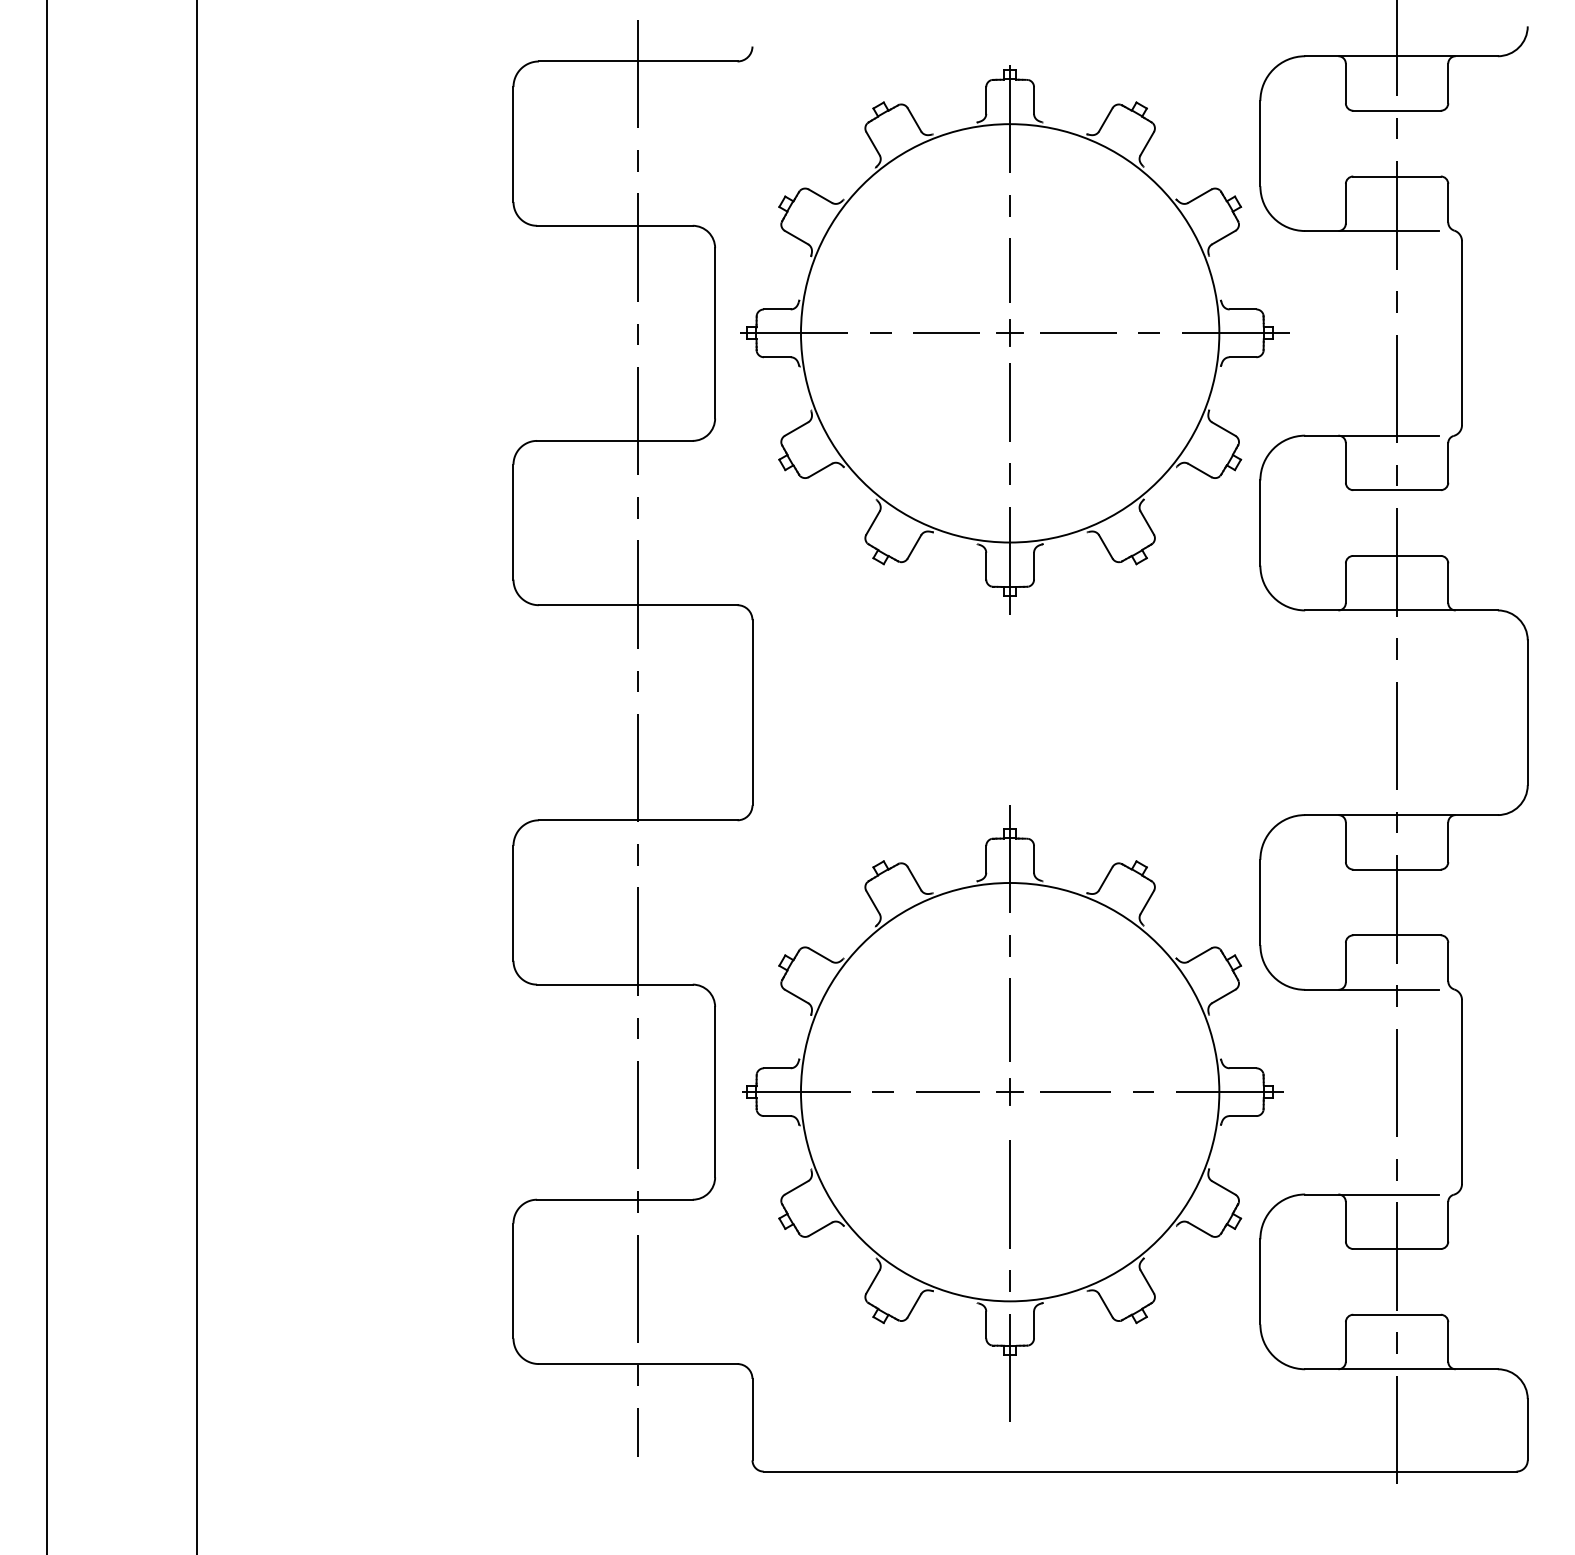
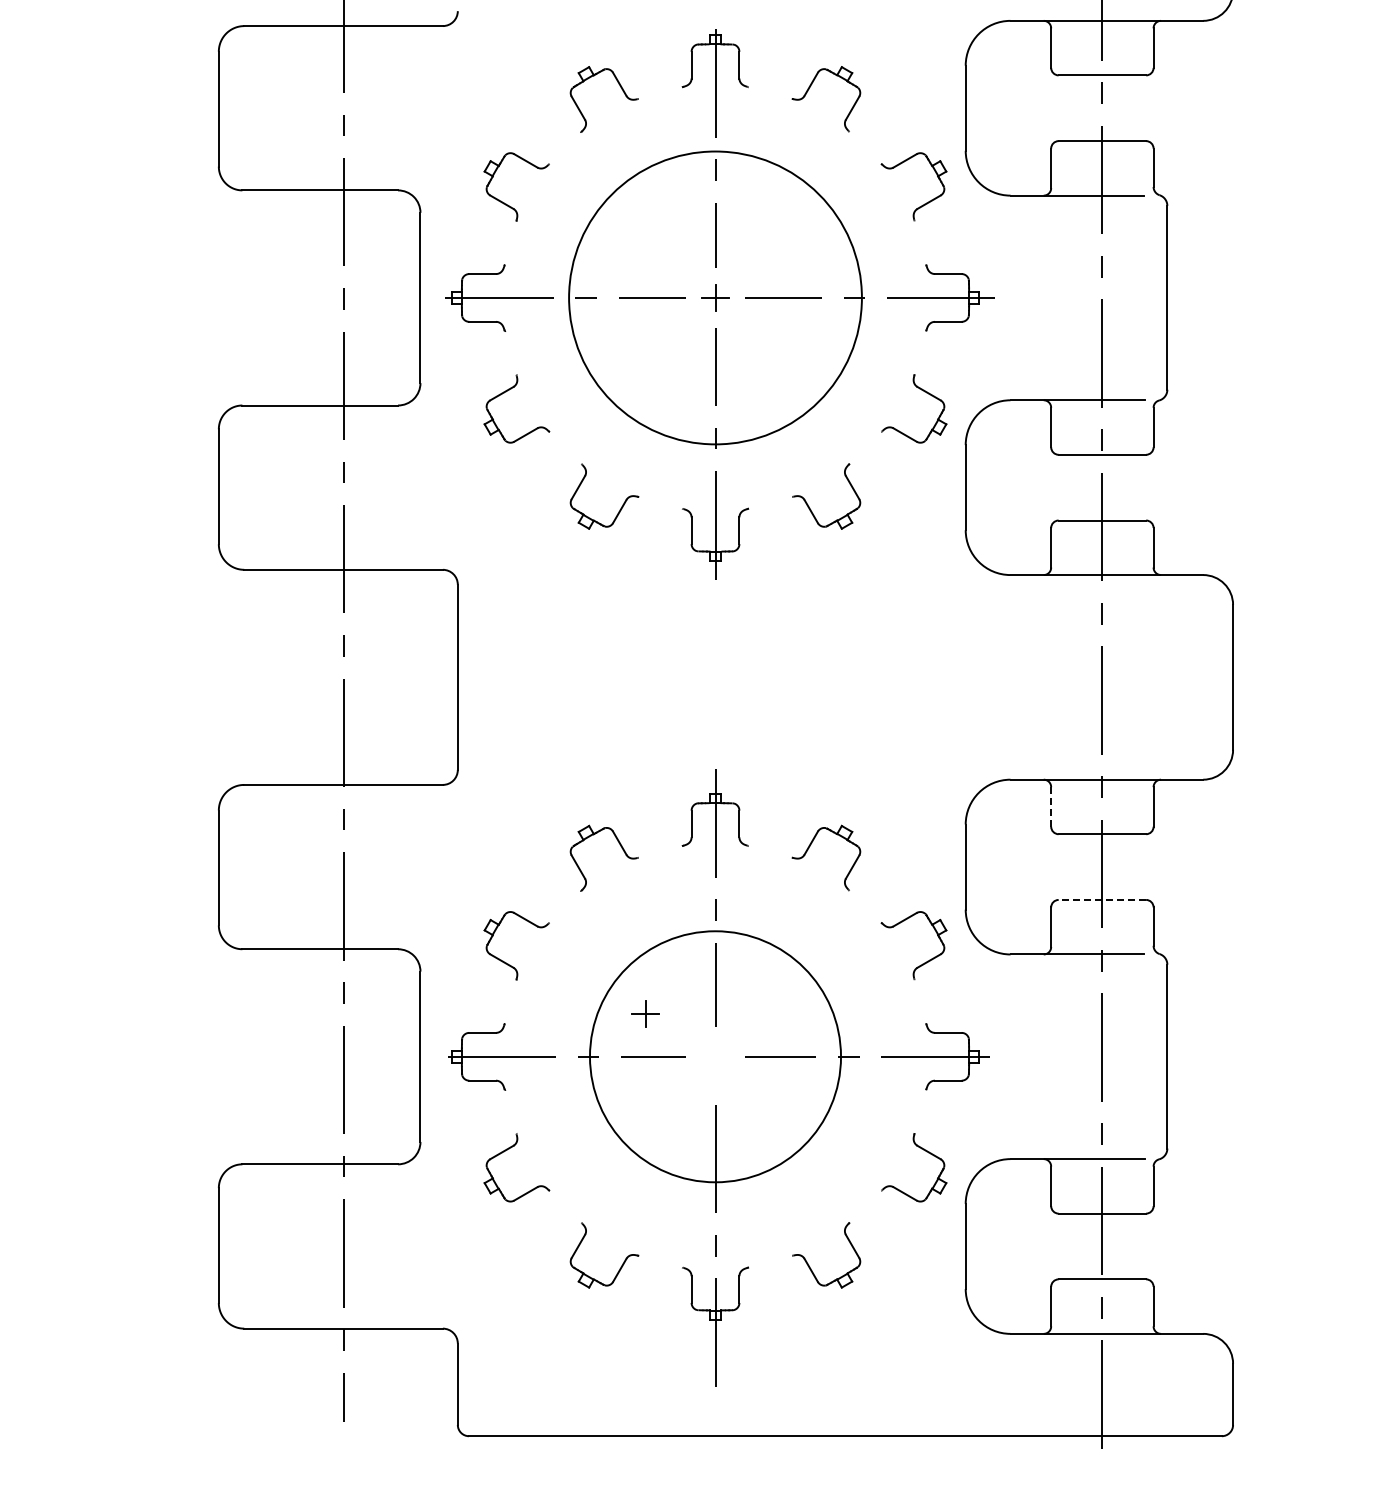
circle: (1009, 333) -> (714, 298), size x0.7
line: (1345, 842) -> (1050, 807), solid -> dashed
line: (1397, 935) -> (1102, 900), solid -> dashed
circle: (1009, 1091) -> (714, 1056), size x0.6
part: (1009, 1091) -> (644, 1013), moved

